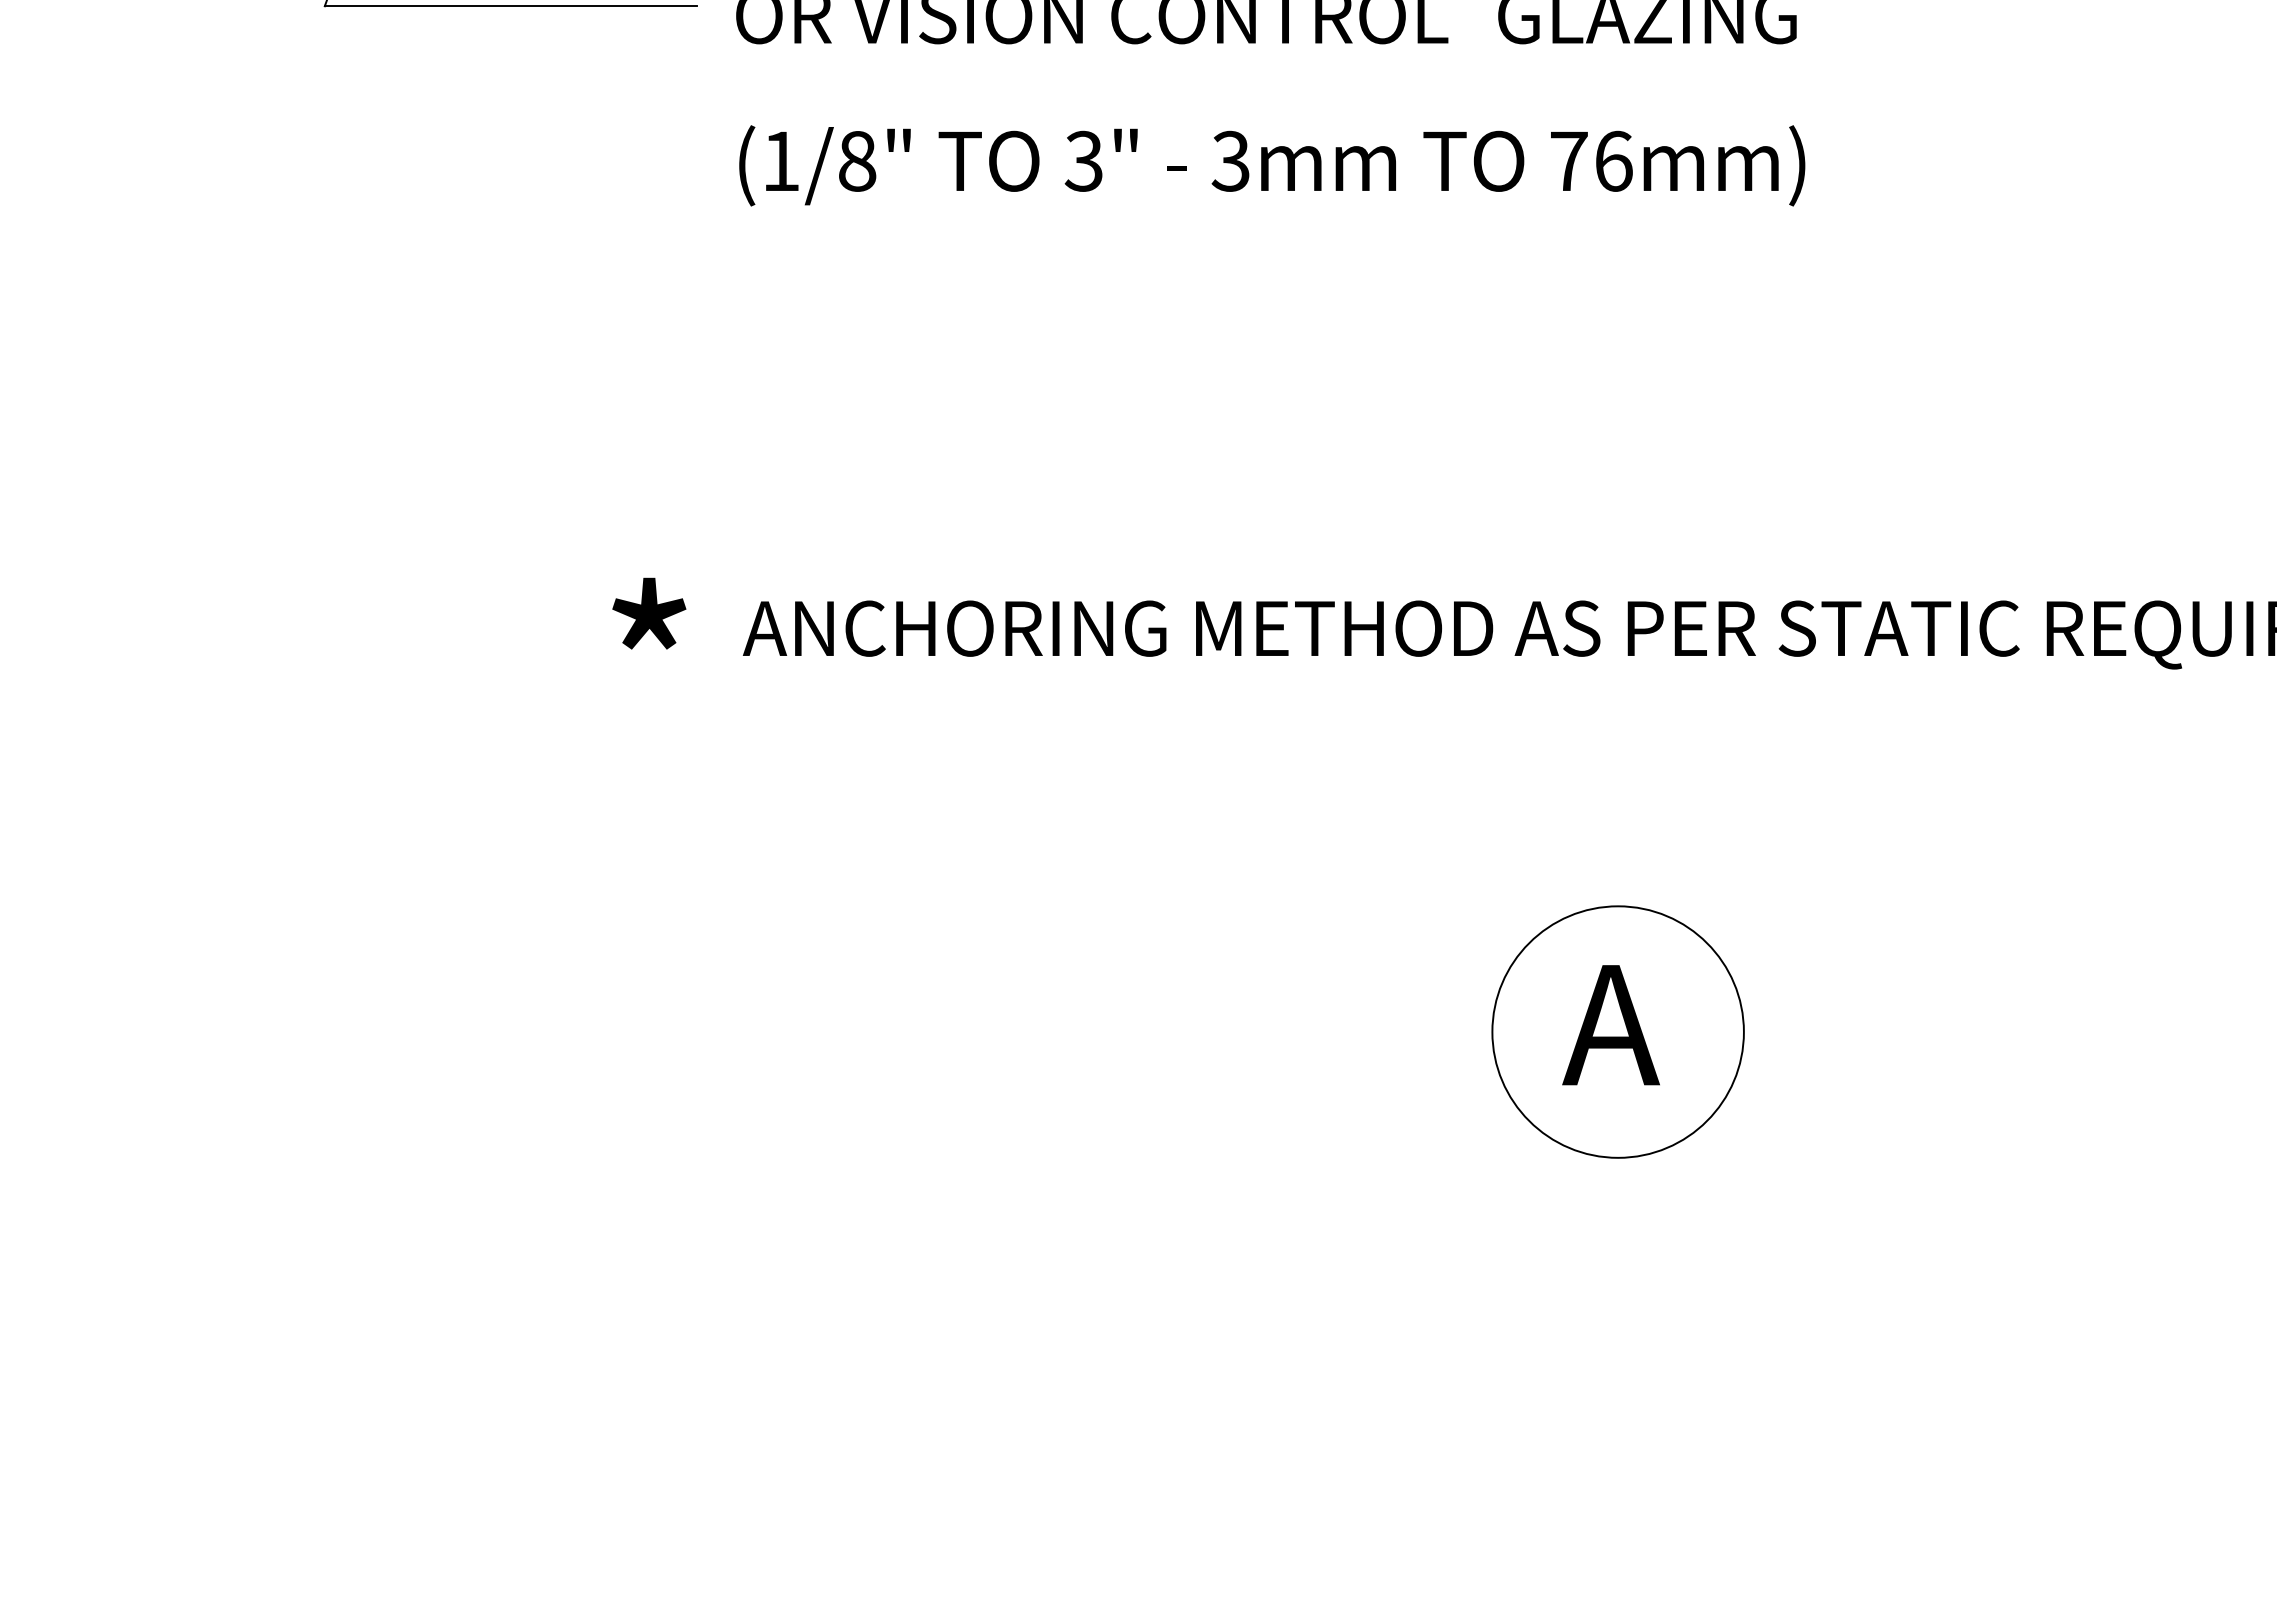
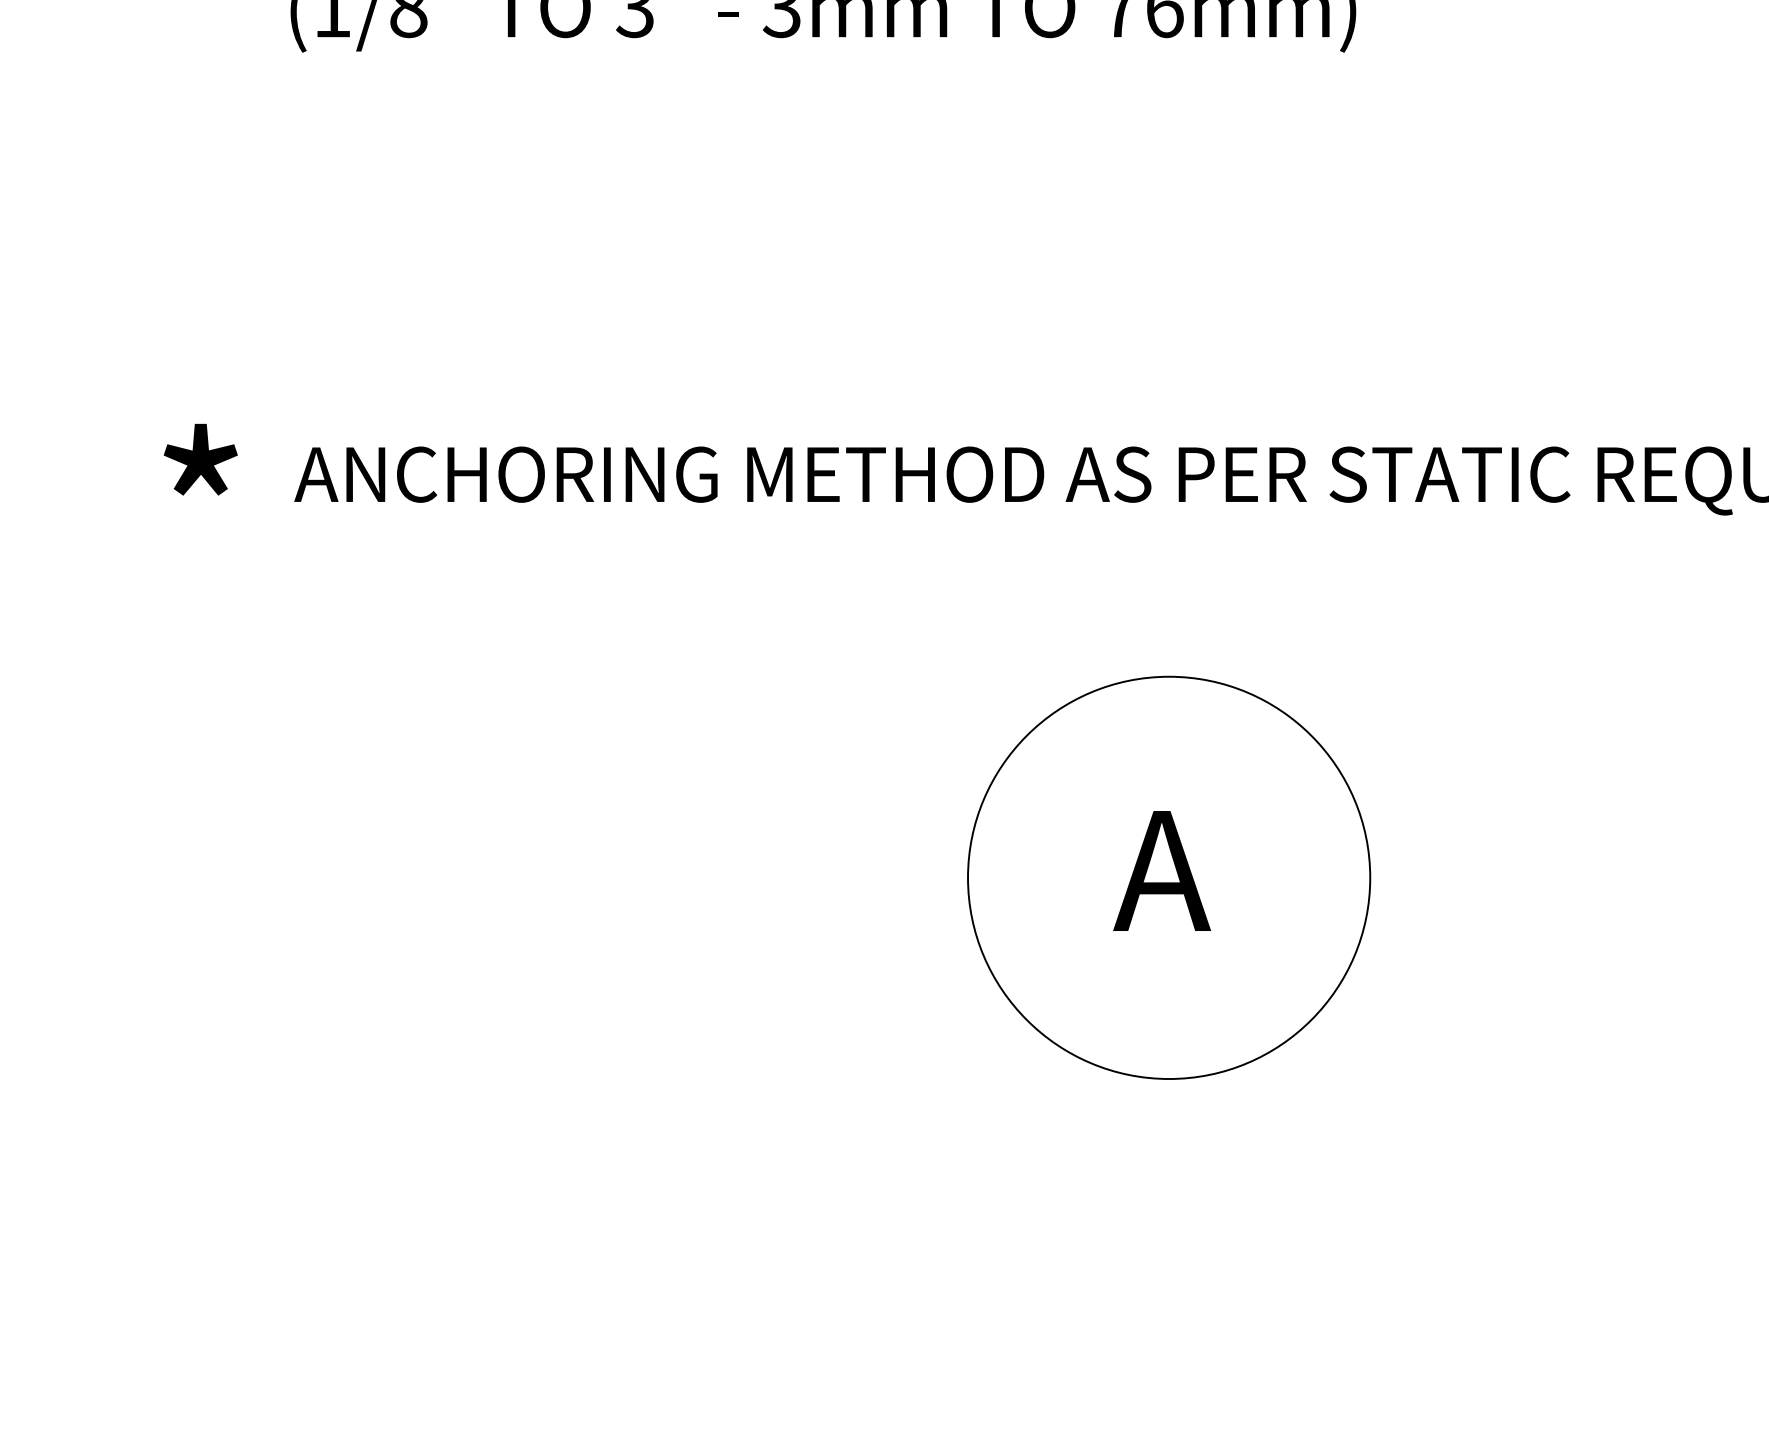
circle: (1617, 1031) -> (1168, 877), size x1.6

